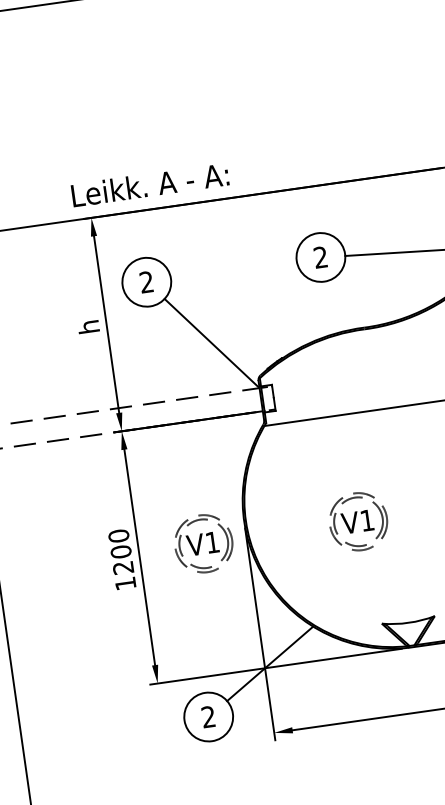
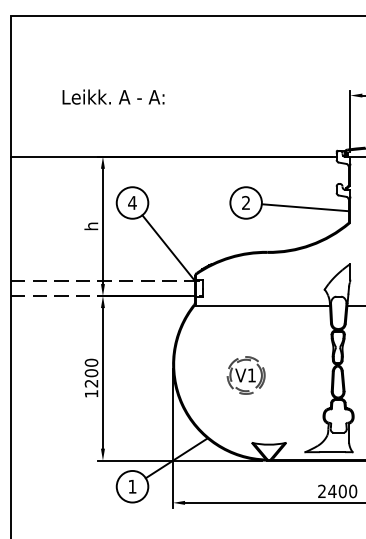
text: (149, 184) -> (113, 96), moved
text: (146, 281) -> (132, 202), 2 -> 4
part: (202, 543) -> (144, 375), removed
text: (208, 716) -> (132, 486), 2 -> 1

